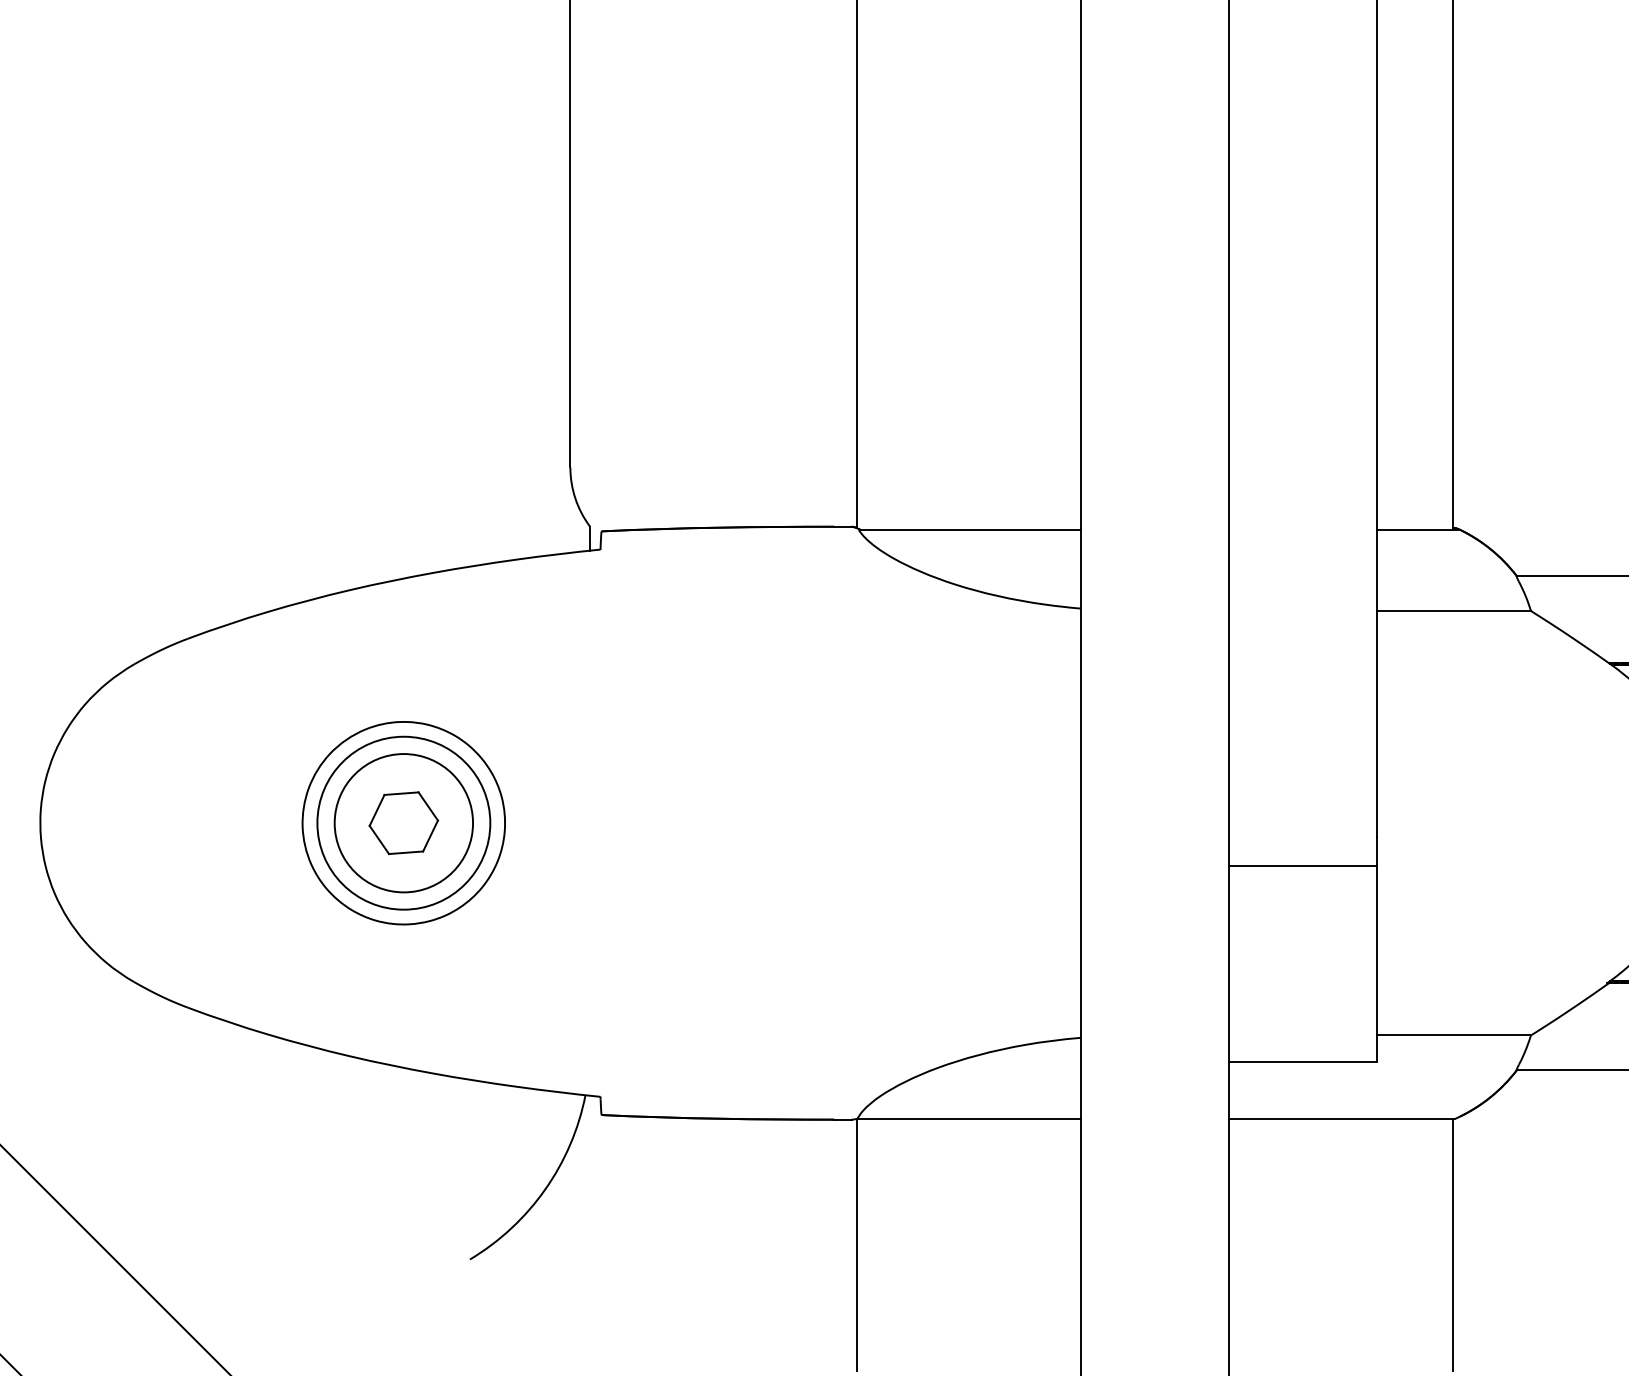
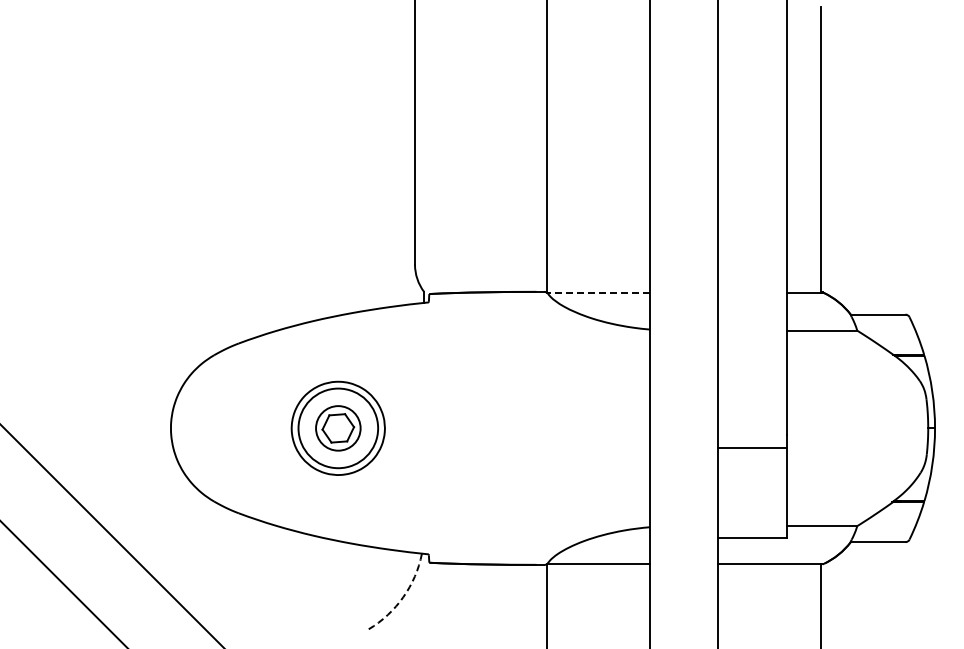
line: (971, 530) -> (599, 293), solid -> dashed
circle: (404, 823) -> (338, 428), size x0.7
arc: (545, 1190) -> (403, 597), solid -> dashed

